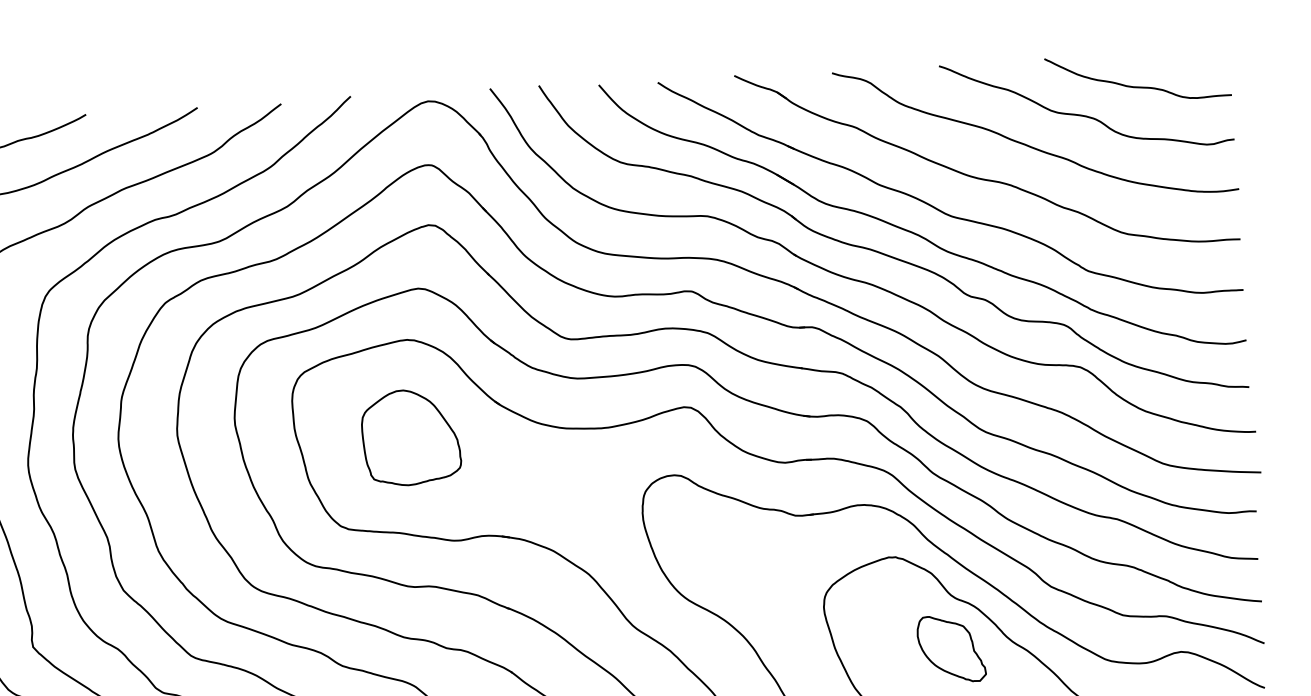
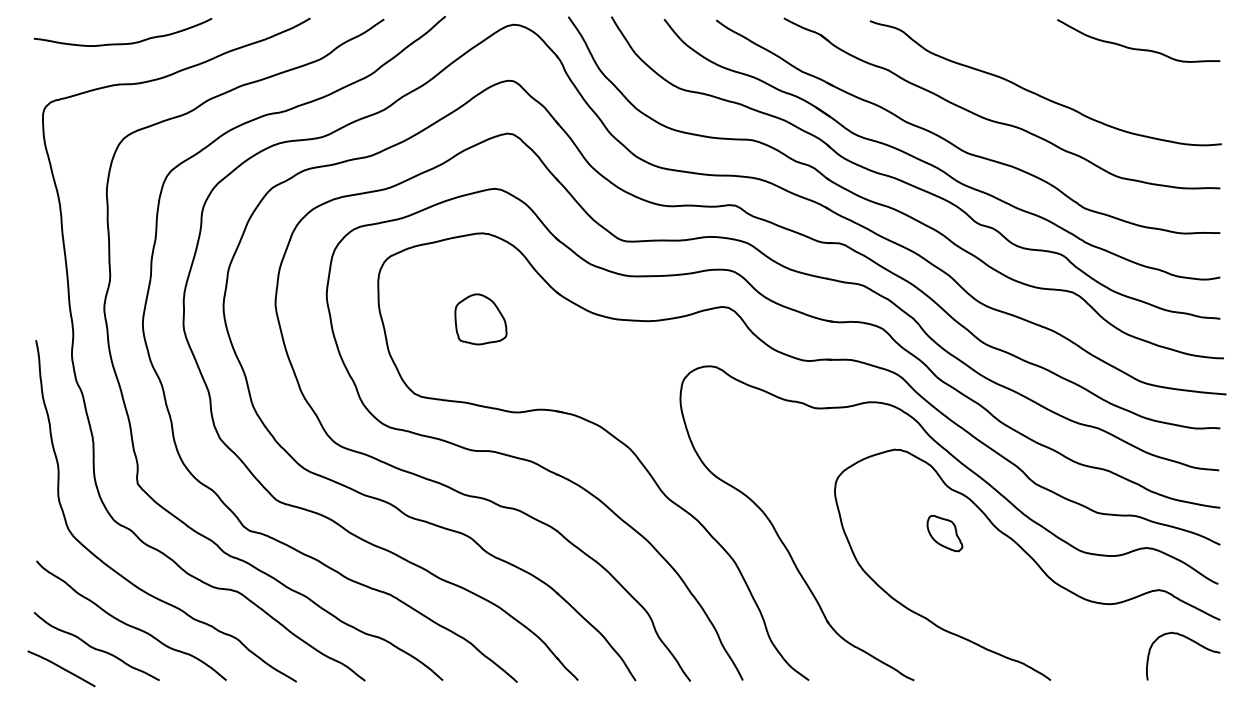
curve: (1083, 114) -> (1088, 70), removed
part: (410, 437) -> (480, 319), size x0.6
part: (951, 649) -> (944, 533), size x0.6

